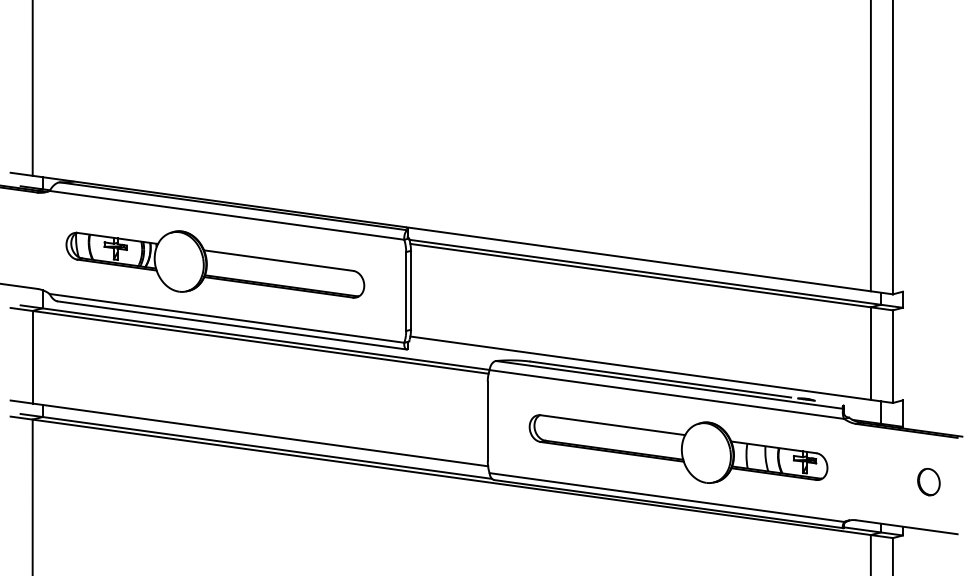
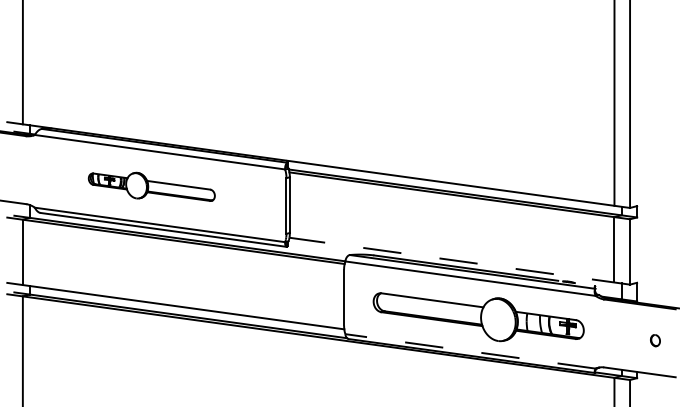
part: (215, 264) -> (151, 186), size x0.6
line: (651, 369) -> (459, 261), solid -> dashed
part: (928, 482) -> (655, 340), size x0.6
line: (666, 497) -> (470, 351), solid -> dashed

